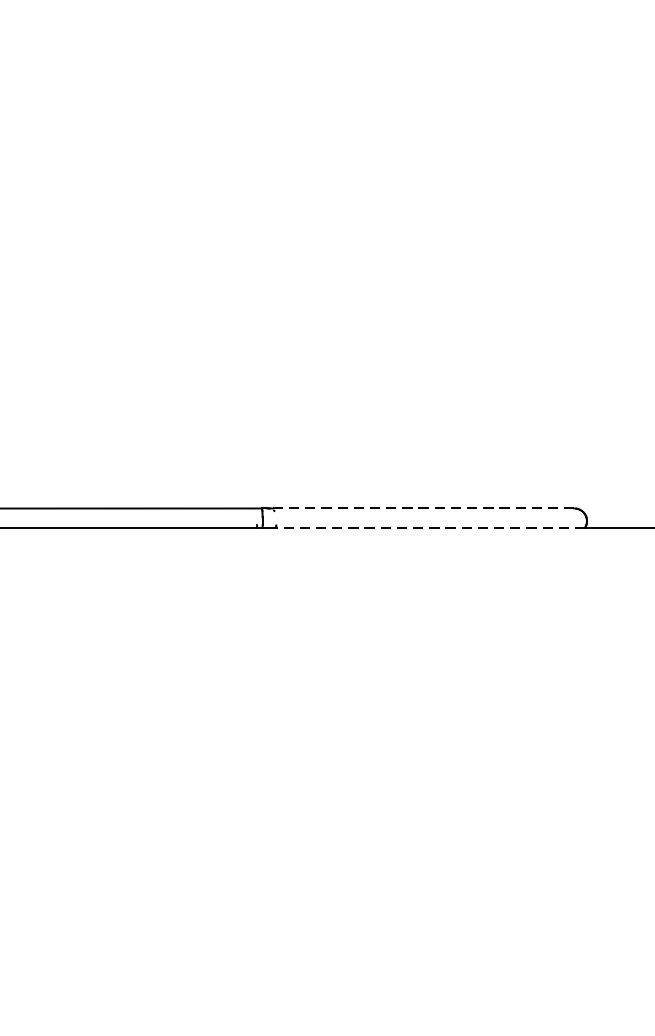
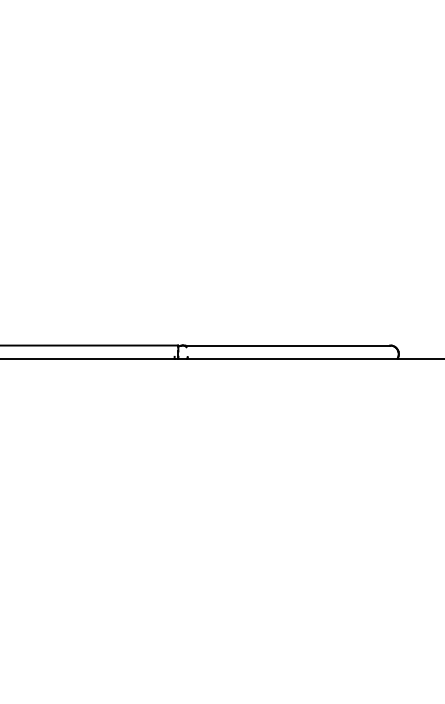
line: (424, 508) -> (288, 345), dashed -> solid
line: (430, 527) -> (292, 358), dashed -> solid

